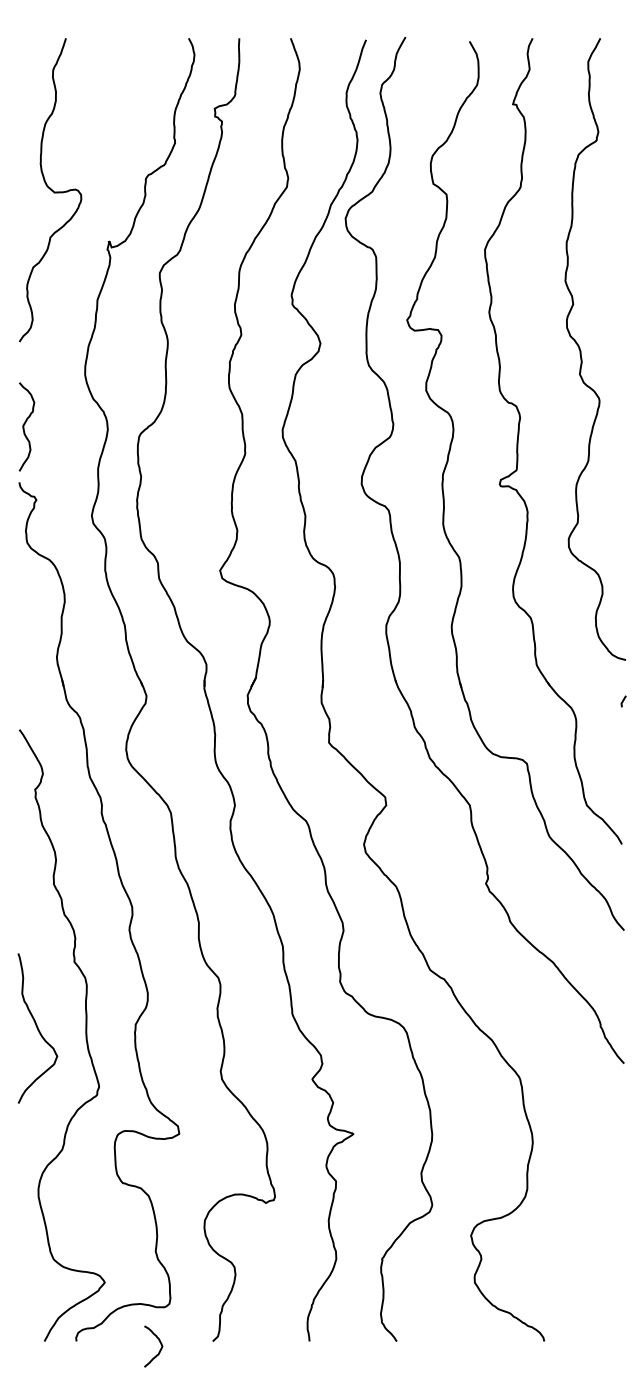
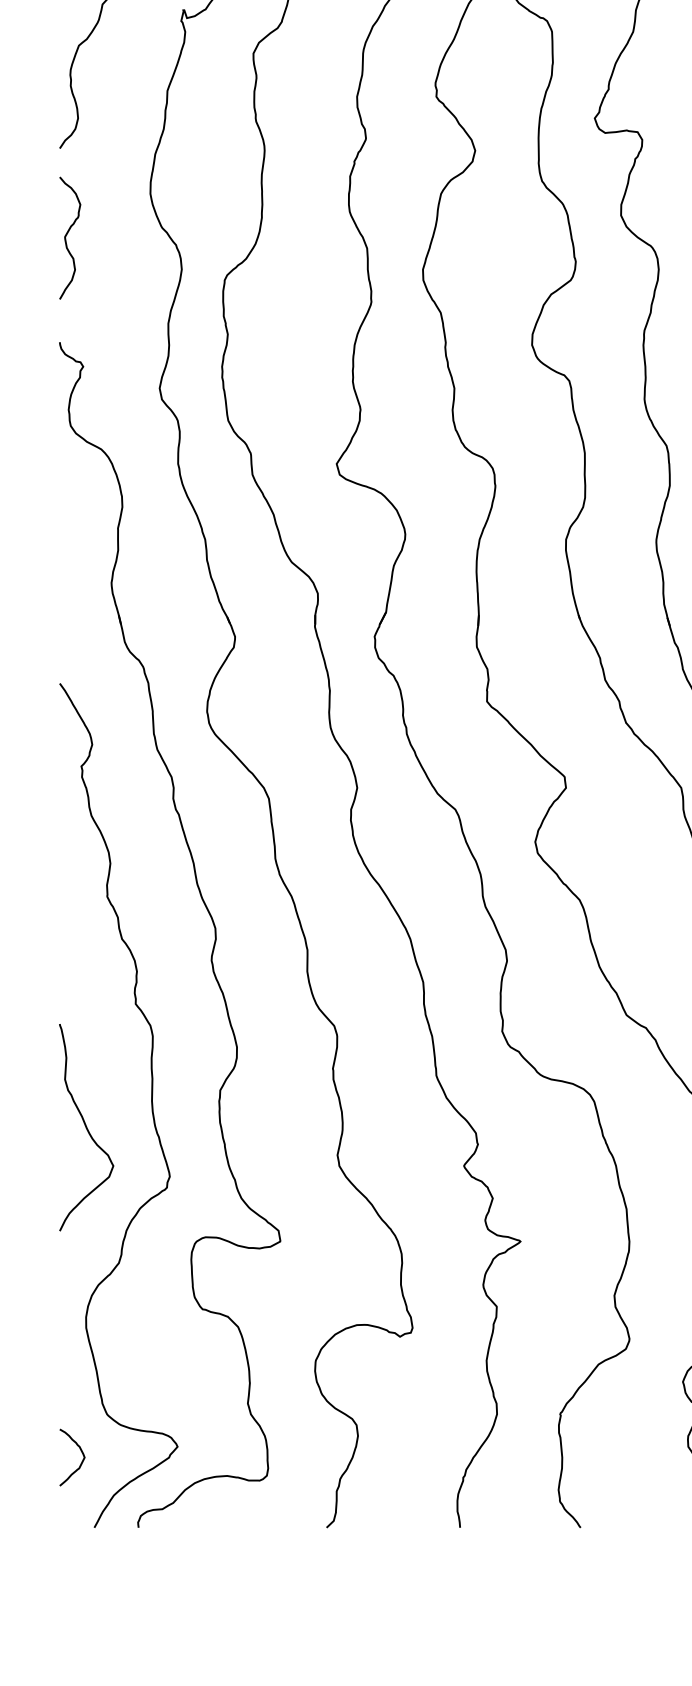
curve: (24, 426) -> (66, 237), moved
curve: (37, 1028) -> (86, 1127), moved
curve: (159, 1342) -> (80, 1451), moved

